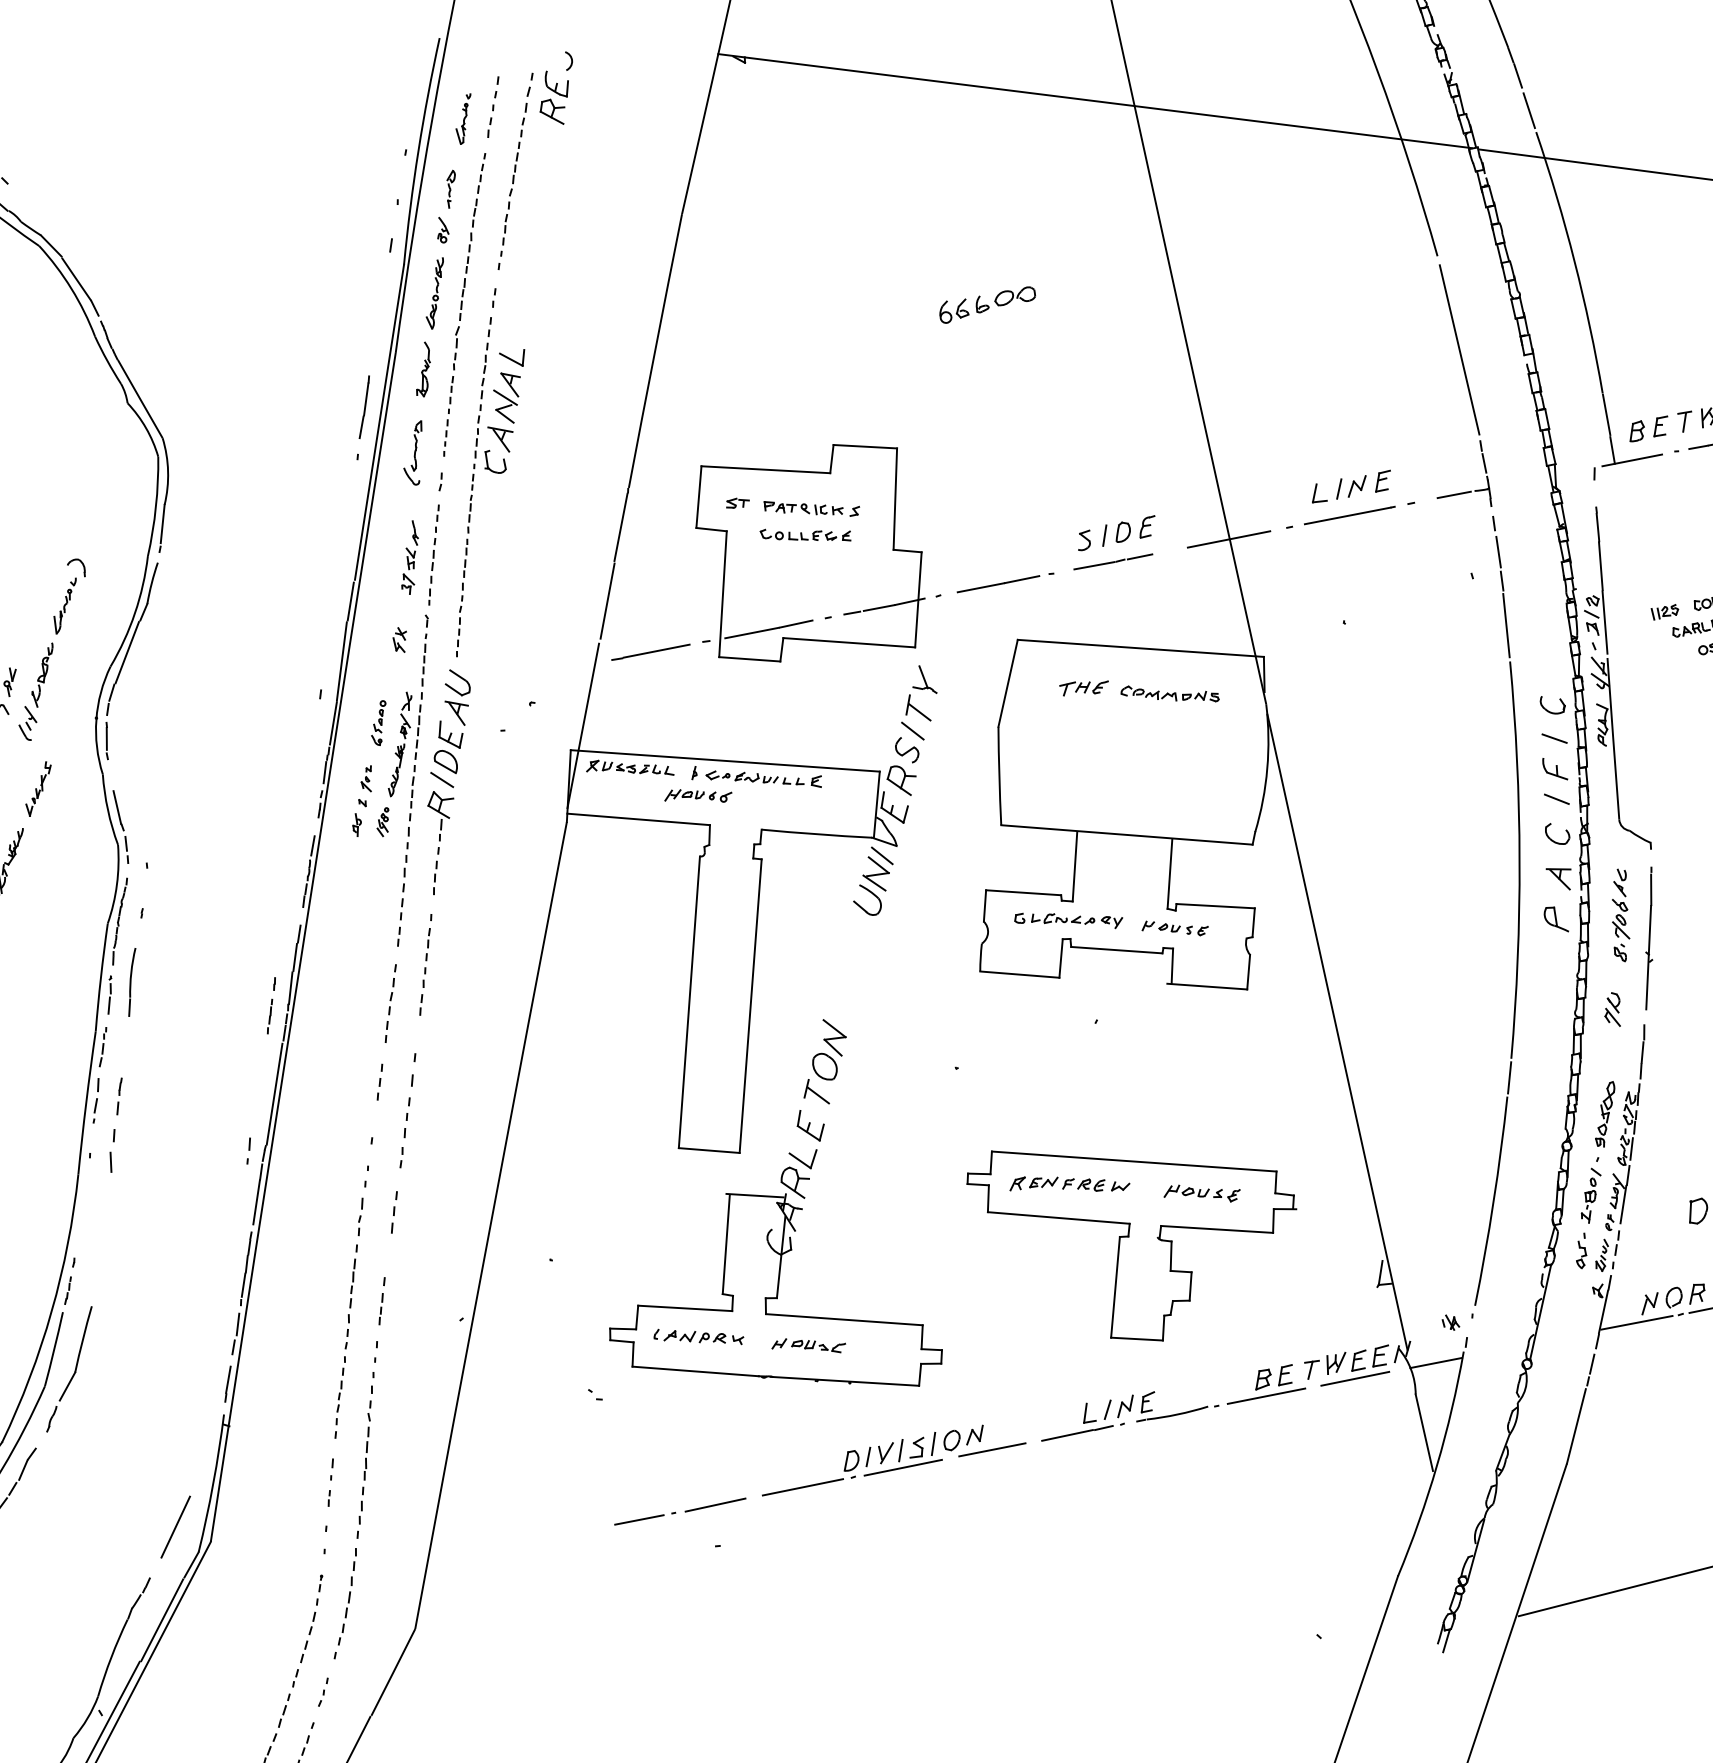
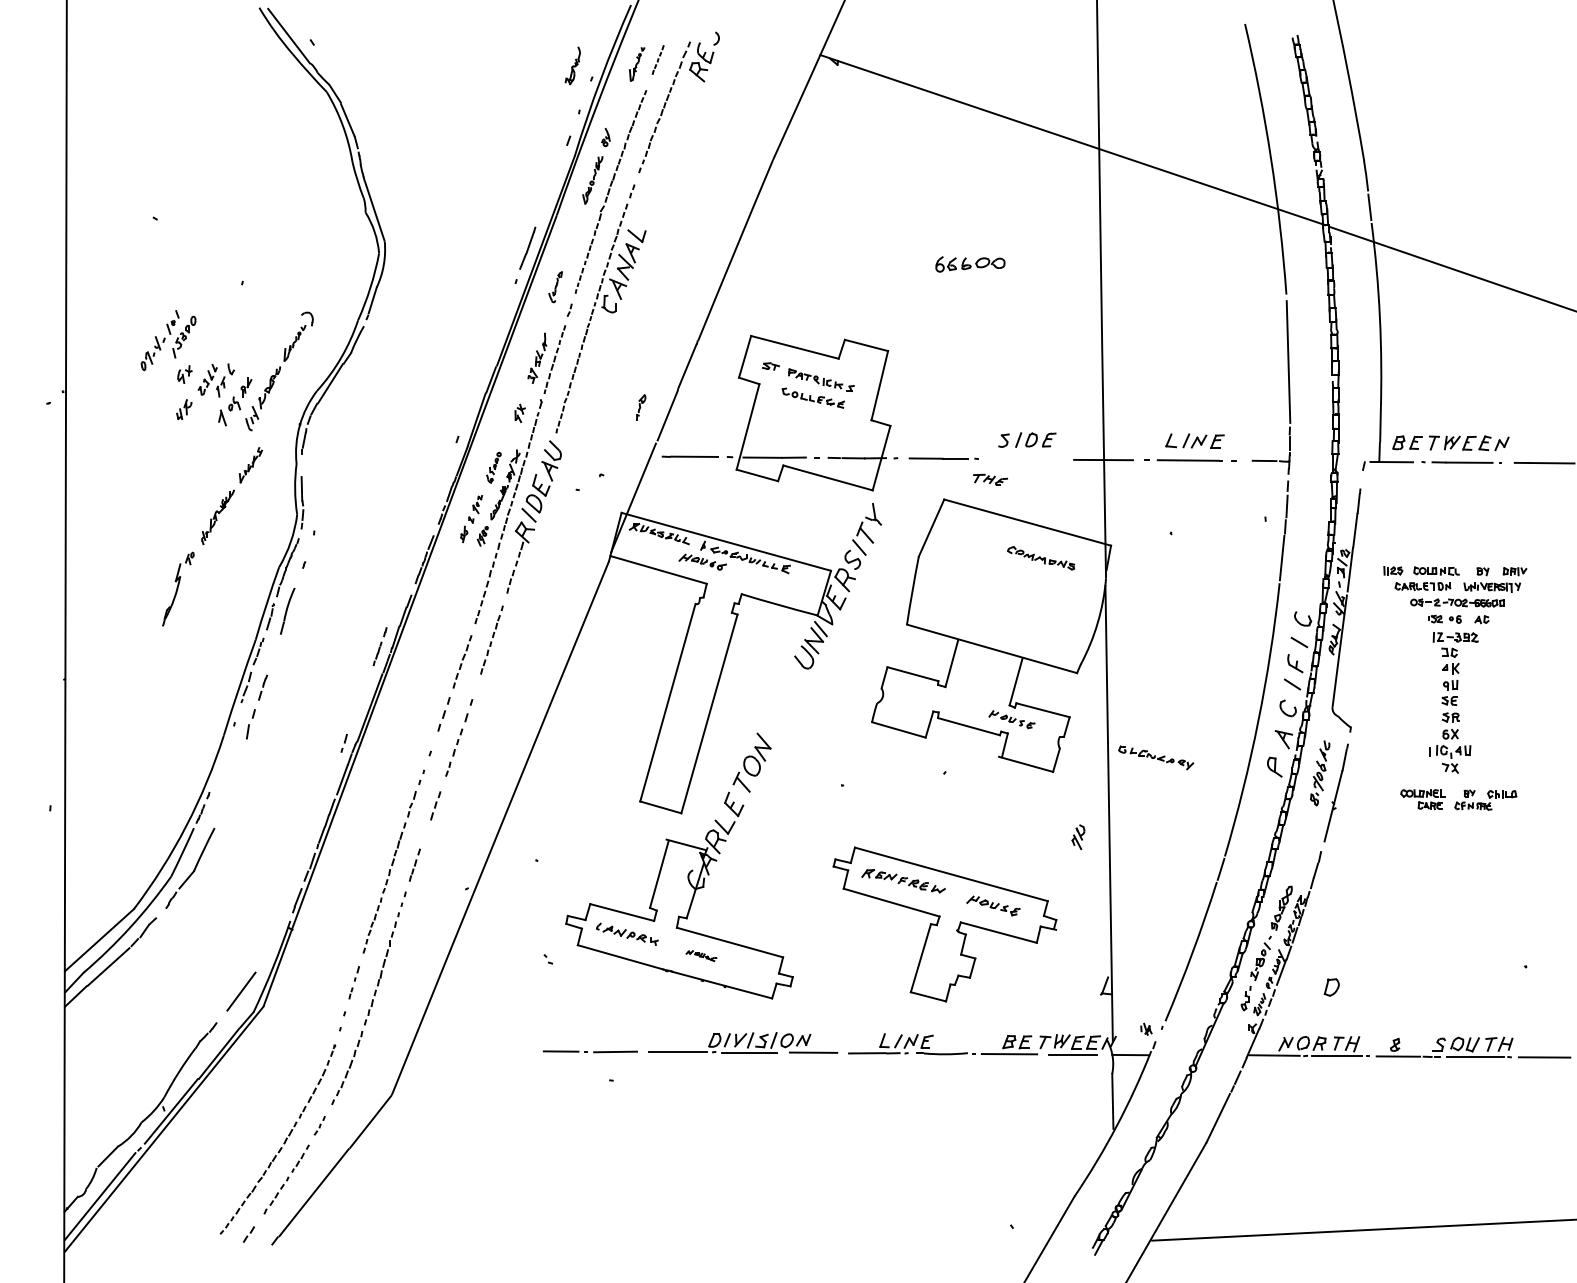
part: (492, 106) -> (657, 59), size x0.7
part: (452, 188) -> (641, 407), moved
part: (421, 369) -> (572, 65), moved
part: (414, 452) -> (555, 286), size x0.7
line: (1112, 562) -> (1020, 459), removed
part: (1084, 687) -> (990, 479), moved
part: (1069, 920) -> (1156, 757), moved
part: (1612, 1009) -> (1078, 836), moved
part: (379, 1082) -> (443, 714), size x1.4
part: (808, 1345) -> (701, 955), size x0.6

